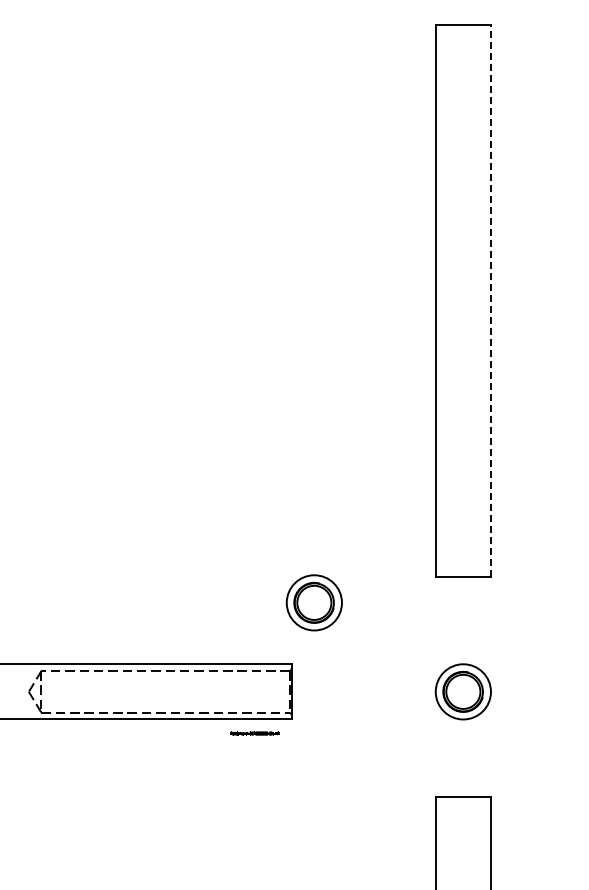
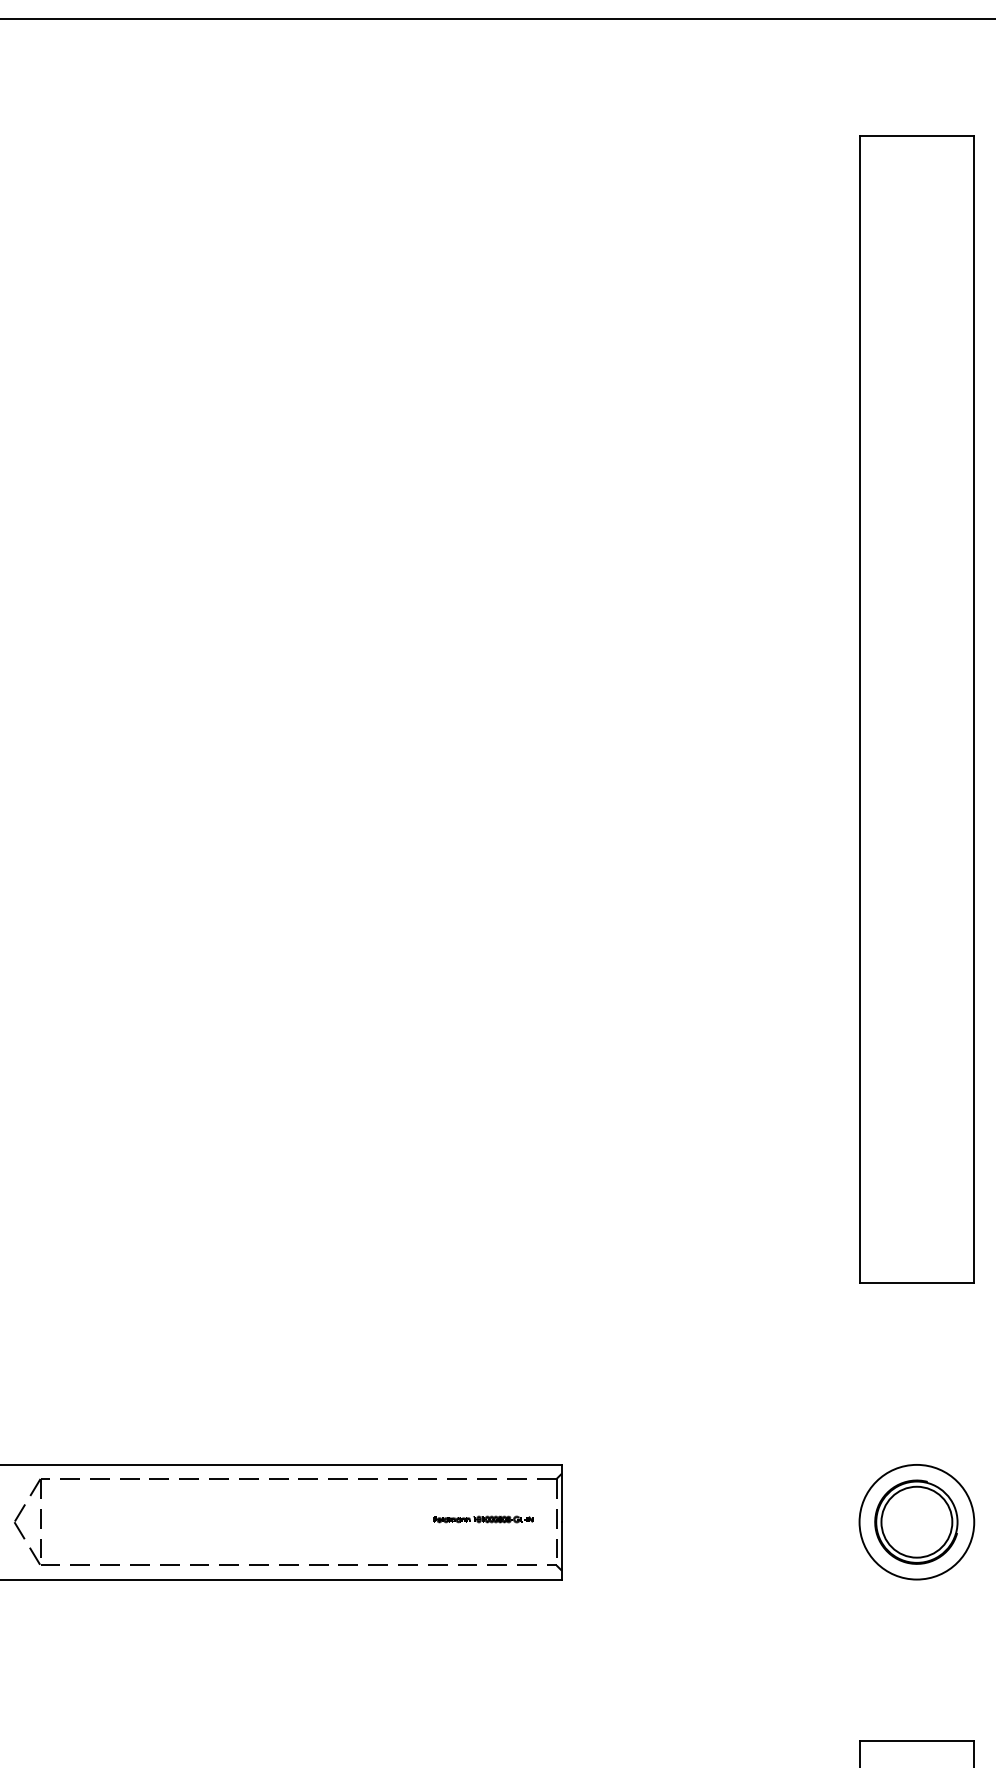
line: (490, 300) -> (973, 709), dashed -> solid
part: (313, 602) -> (605, 1336), removed
line: (254, 733) -> (483, 1519), moved

